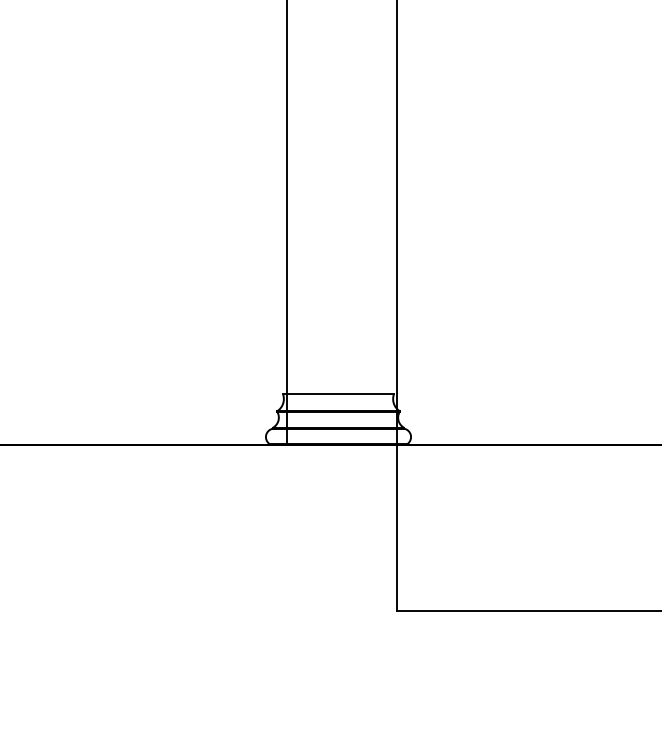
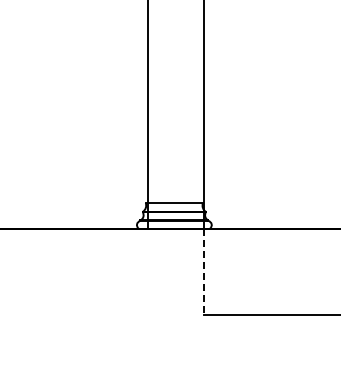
line: (396, 526) -> (204, 271), solid -> dashed

